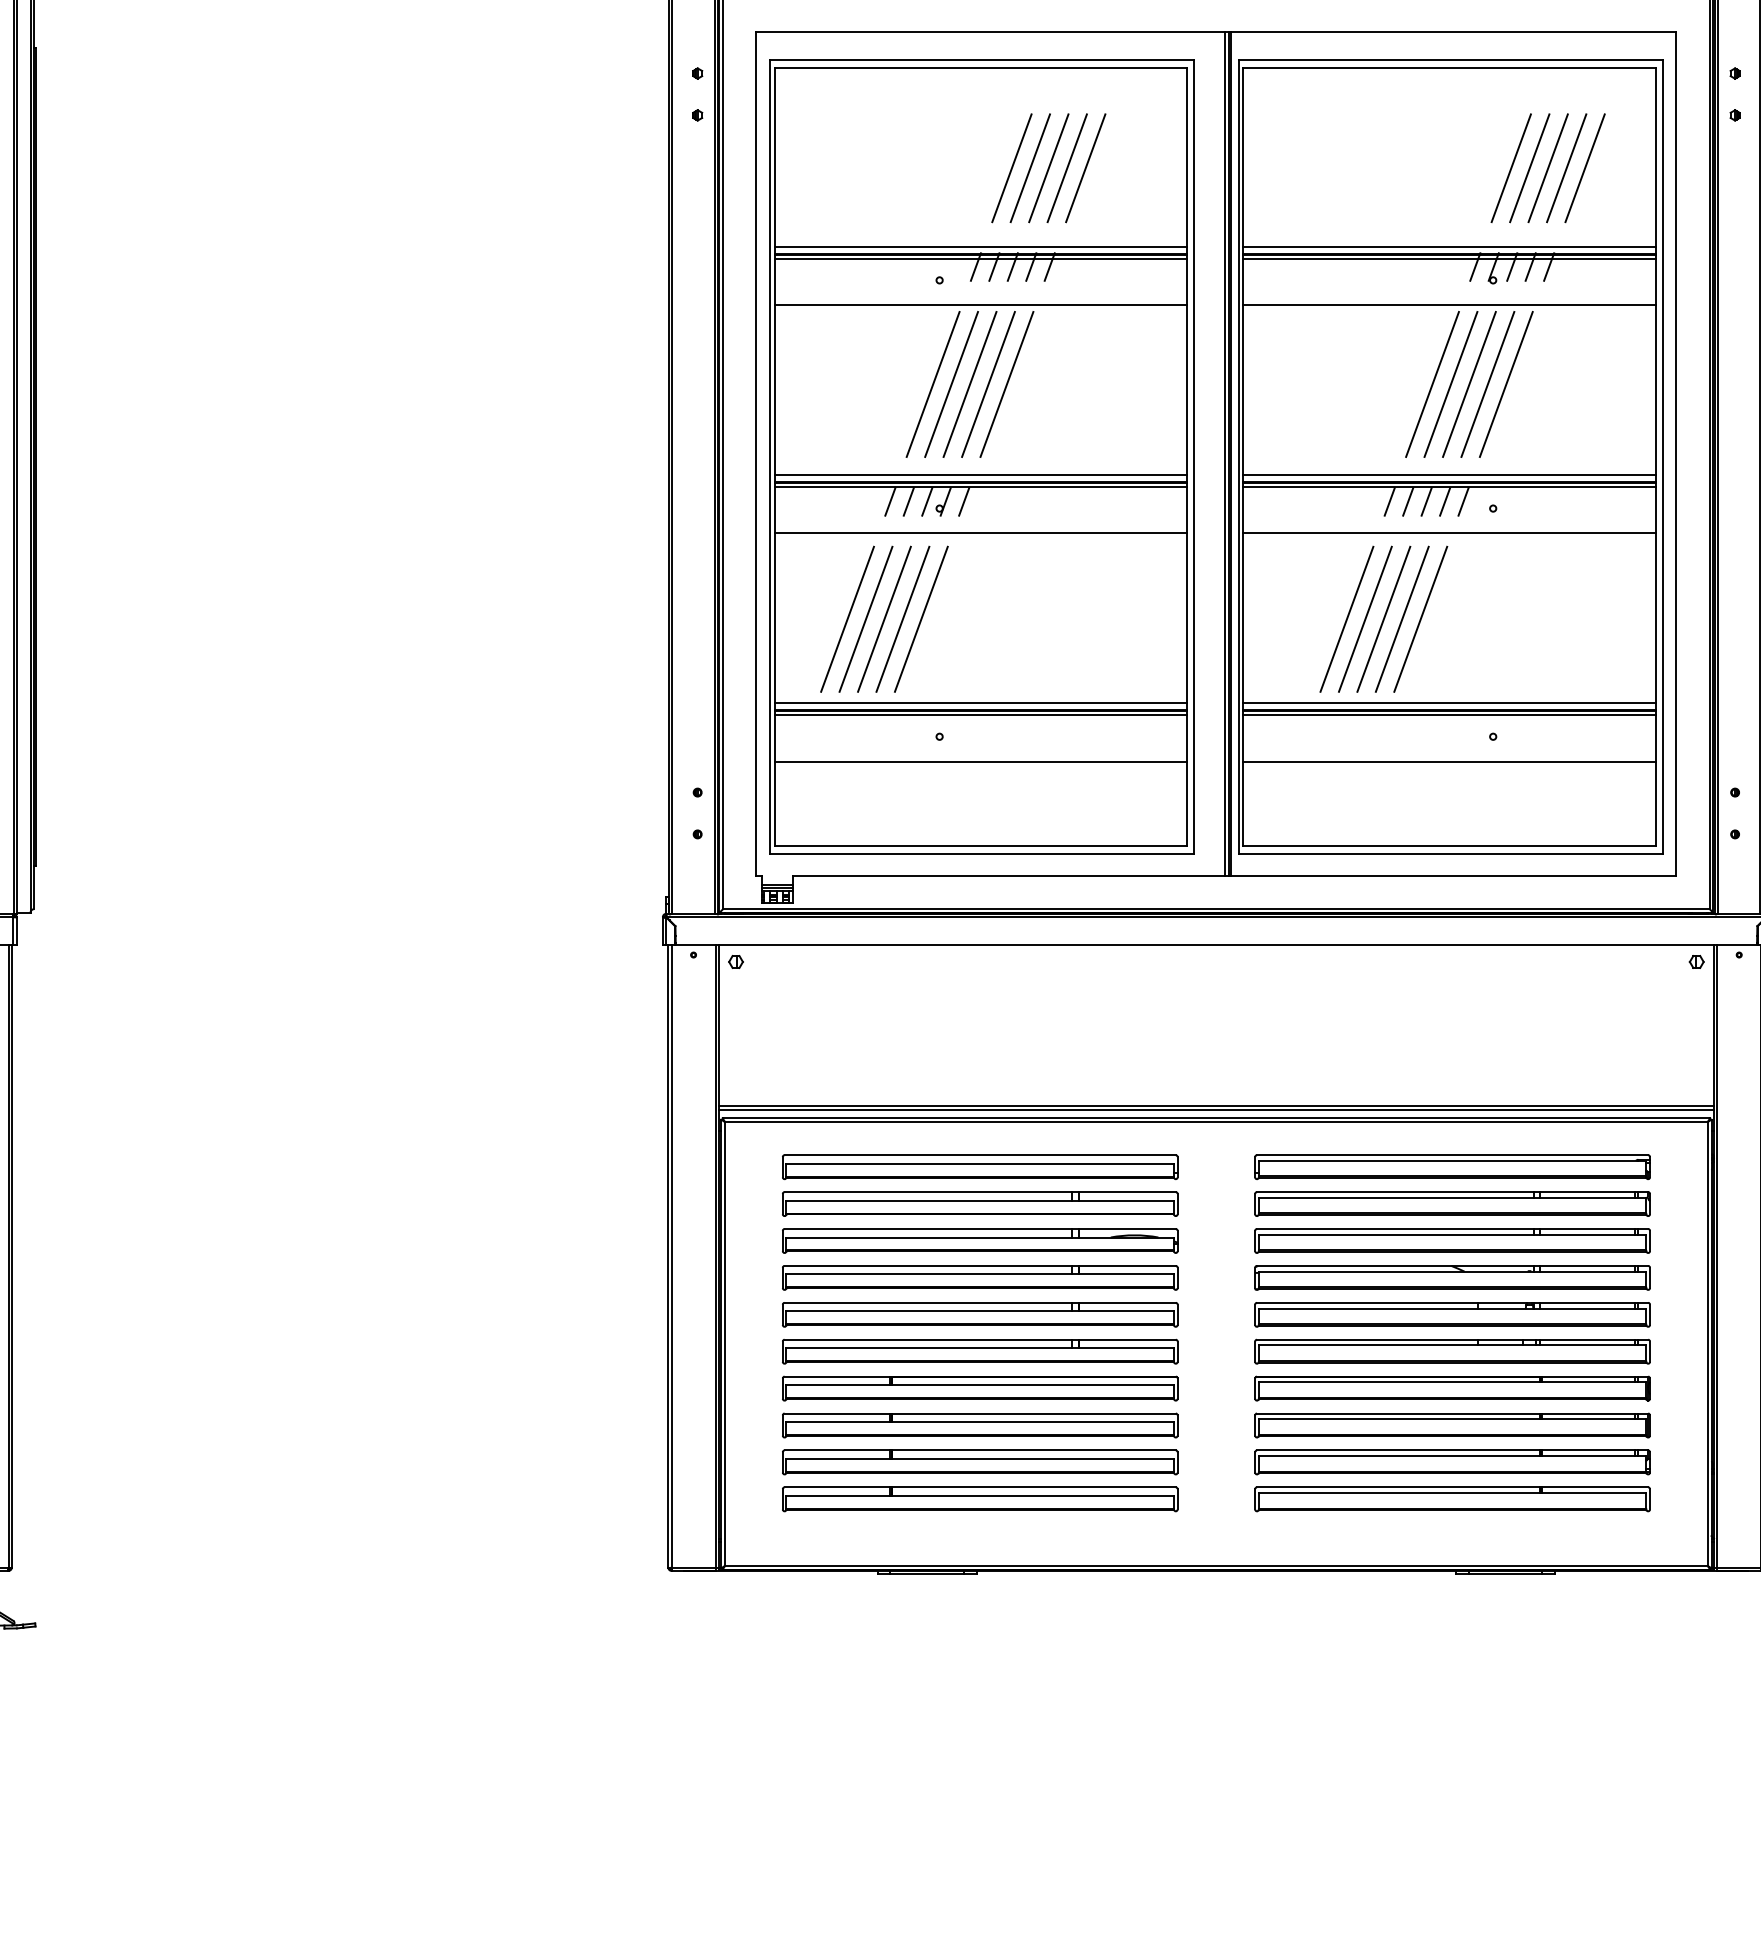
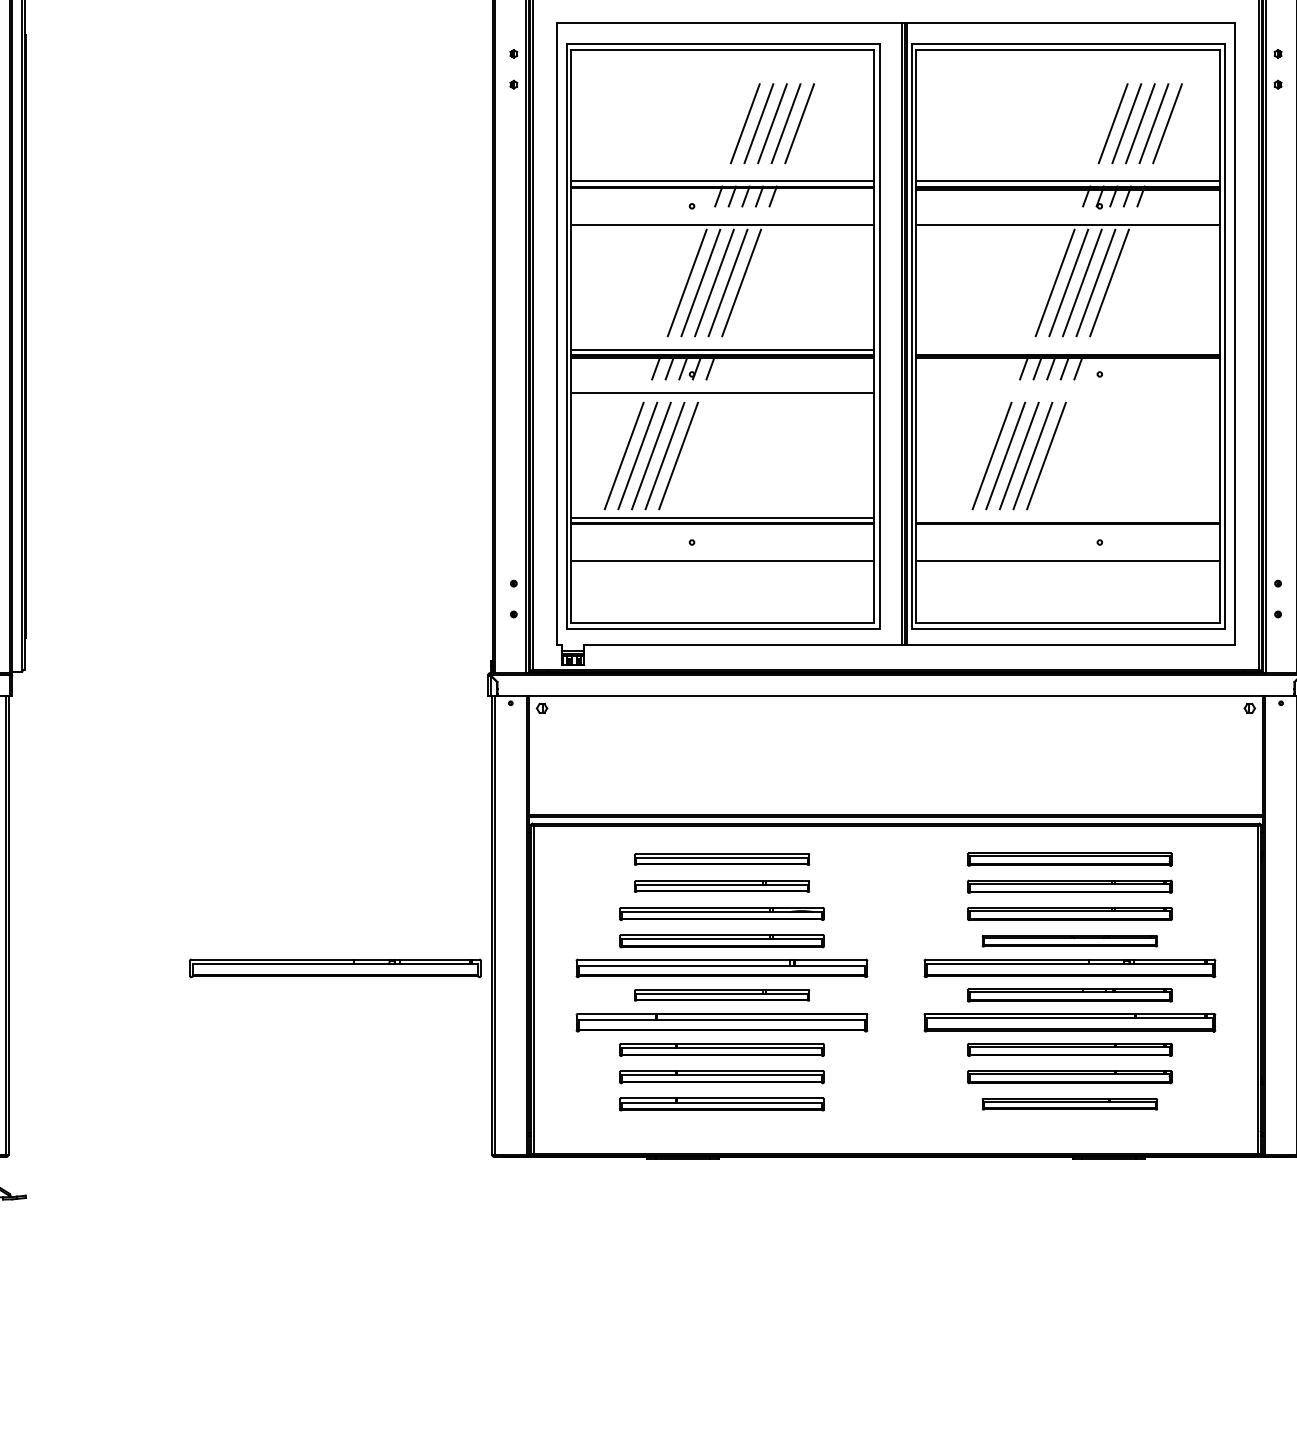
line: (980, 258) -> (722, 190), removed
line: (1449, 474) -> (1067, 349), removed
line: (1449, 533) -> (1067, 392), removed
line: (1449, 703) -> (1067, 518), removed
line: (980, 714) -> (722, 526), removed
line: (1449, 714) -> (1067, 526), removed
part: (980, 1167) -> (722, 859), size x0.6
part: (1452, 1167) -> (1069, 859), size x0.7
part: (980, 1203) -> (722, 886), size x0.6
part: (1452, 1203) -> (1069, 886), size x0.7
part: (980, 1240) -> (722, 913), size x0.7
part: (1452, 1240) -> (1069, 913), size x0.7
part: (980, 1277) -> (722, 940), size x0.7
part: (1452, 1277) -> (1069, 940), size x0.6
part: (455, 1314) -> (335, 968), added
part: (980, 1351) -> (722, 995), size x0.6
part: (1452, 1351) -> (1069, 995), size x0.7
part: (980, 1425) -> (722, 1049), size x0.7
part: (1452, 1425) -> (1069, 1049), size x0.7
part: (980, 1462) -> (722, 1077), size x0.7
part: (1452, 1462) -> (1069, 1077), size x0.7
part: (980, 1499) -> (722, 1104), size x0.7
part: (1452, 1499) -> (1069, 1104), size x0.6

